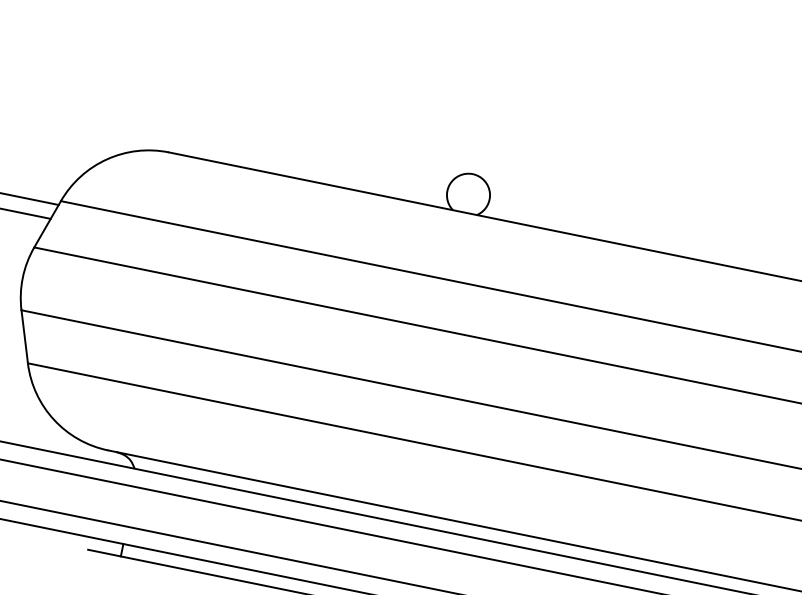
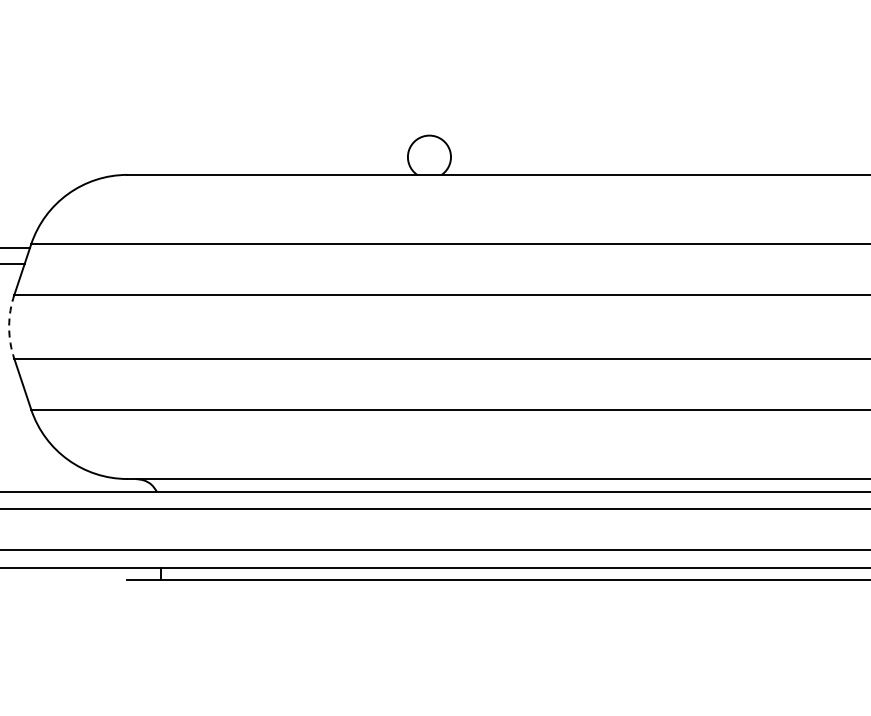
arc: (23, 277) -> (9, 326), solid -> dashed

